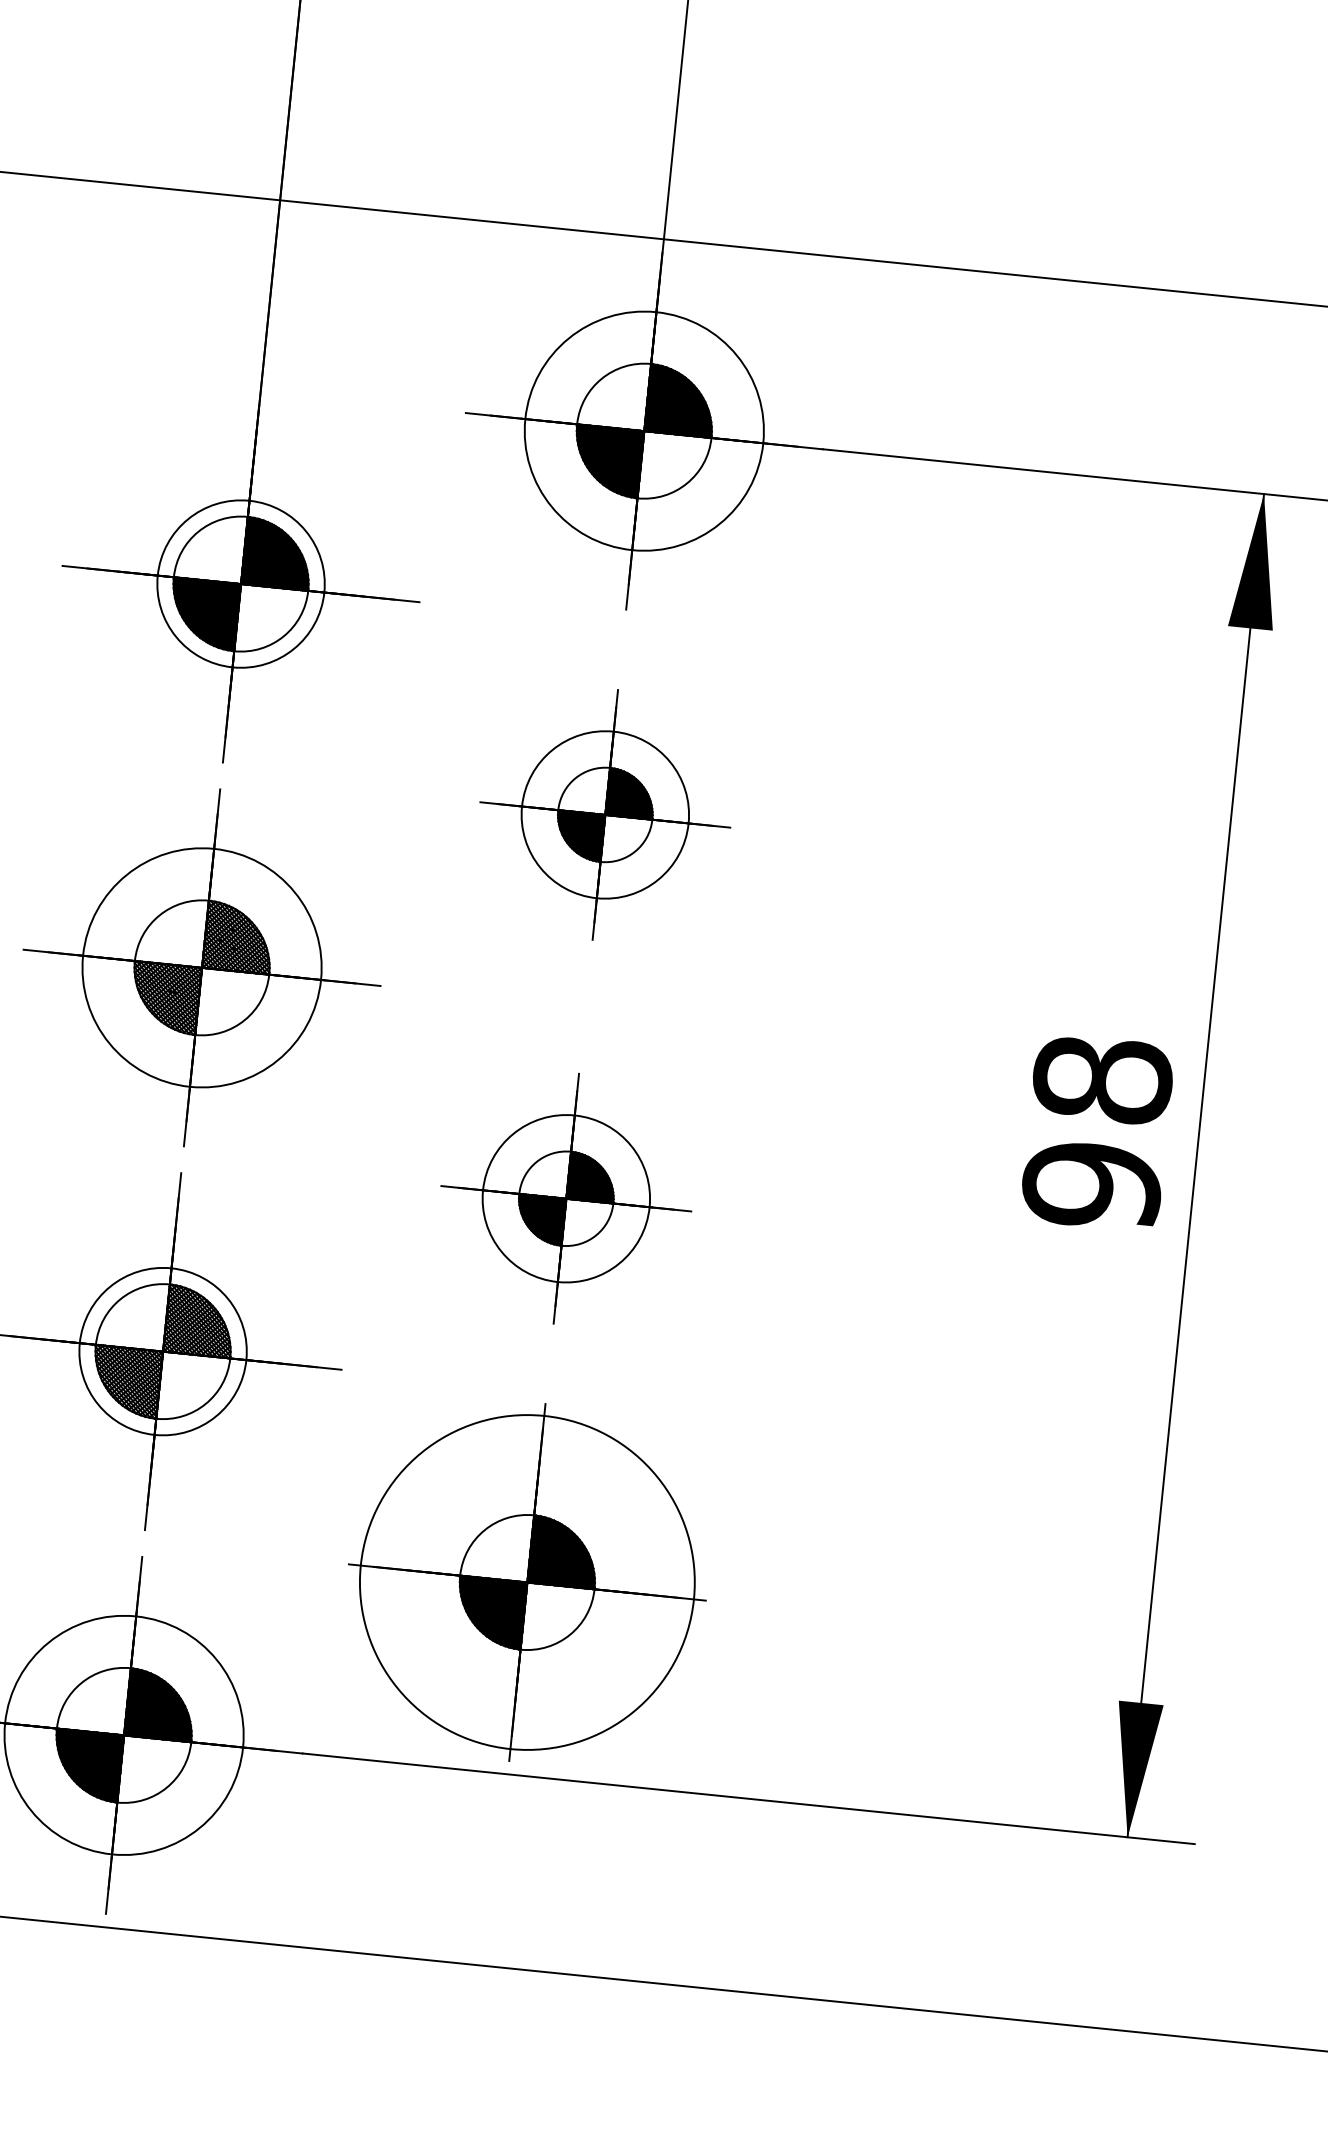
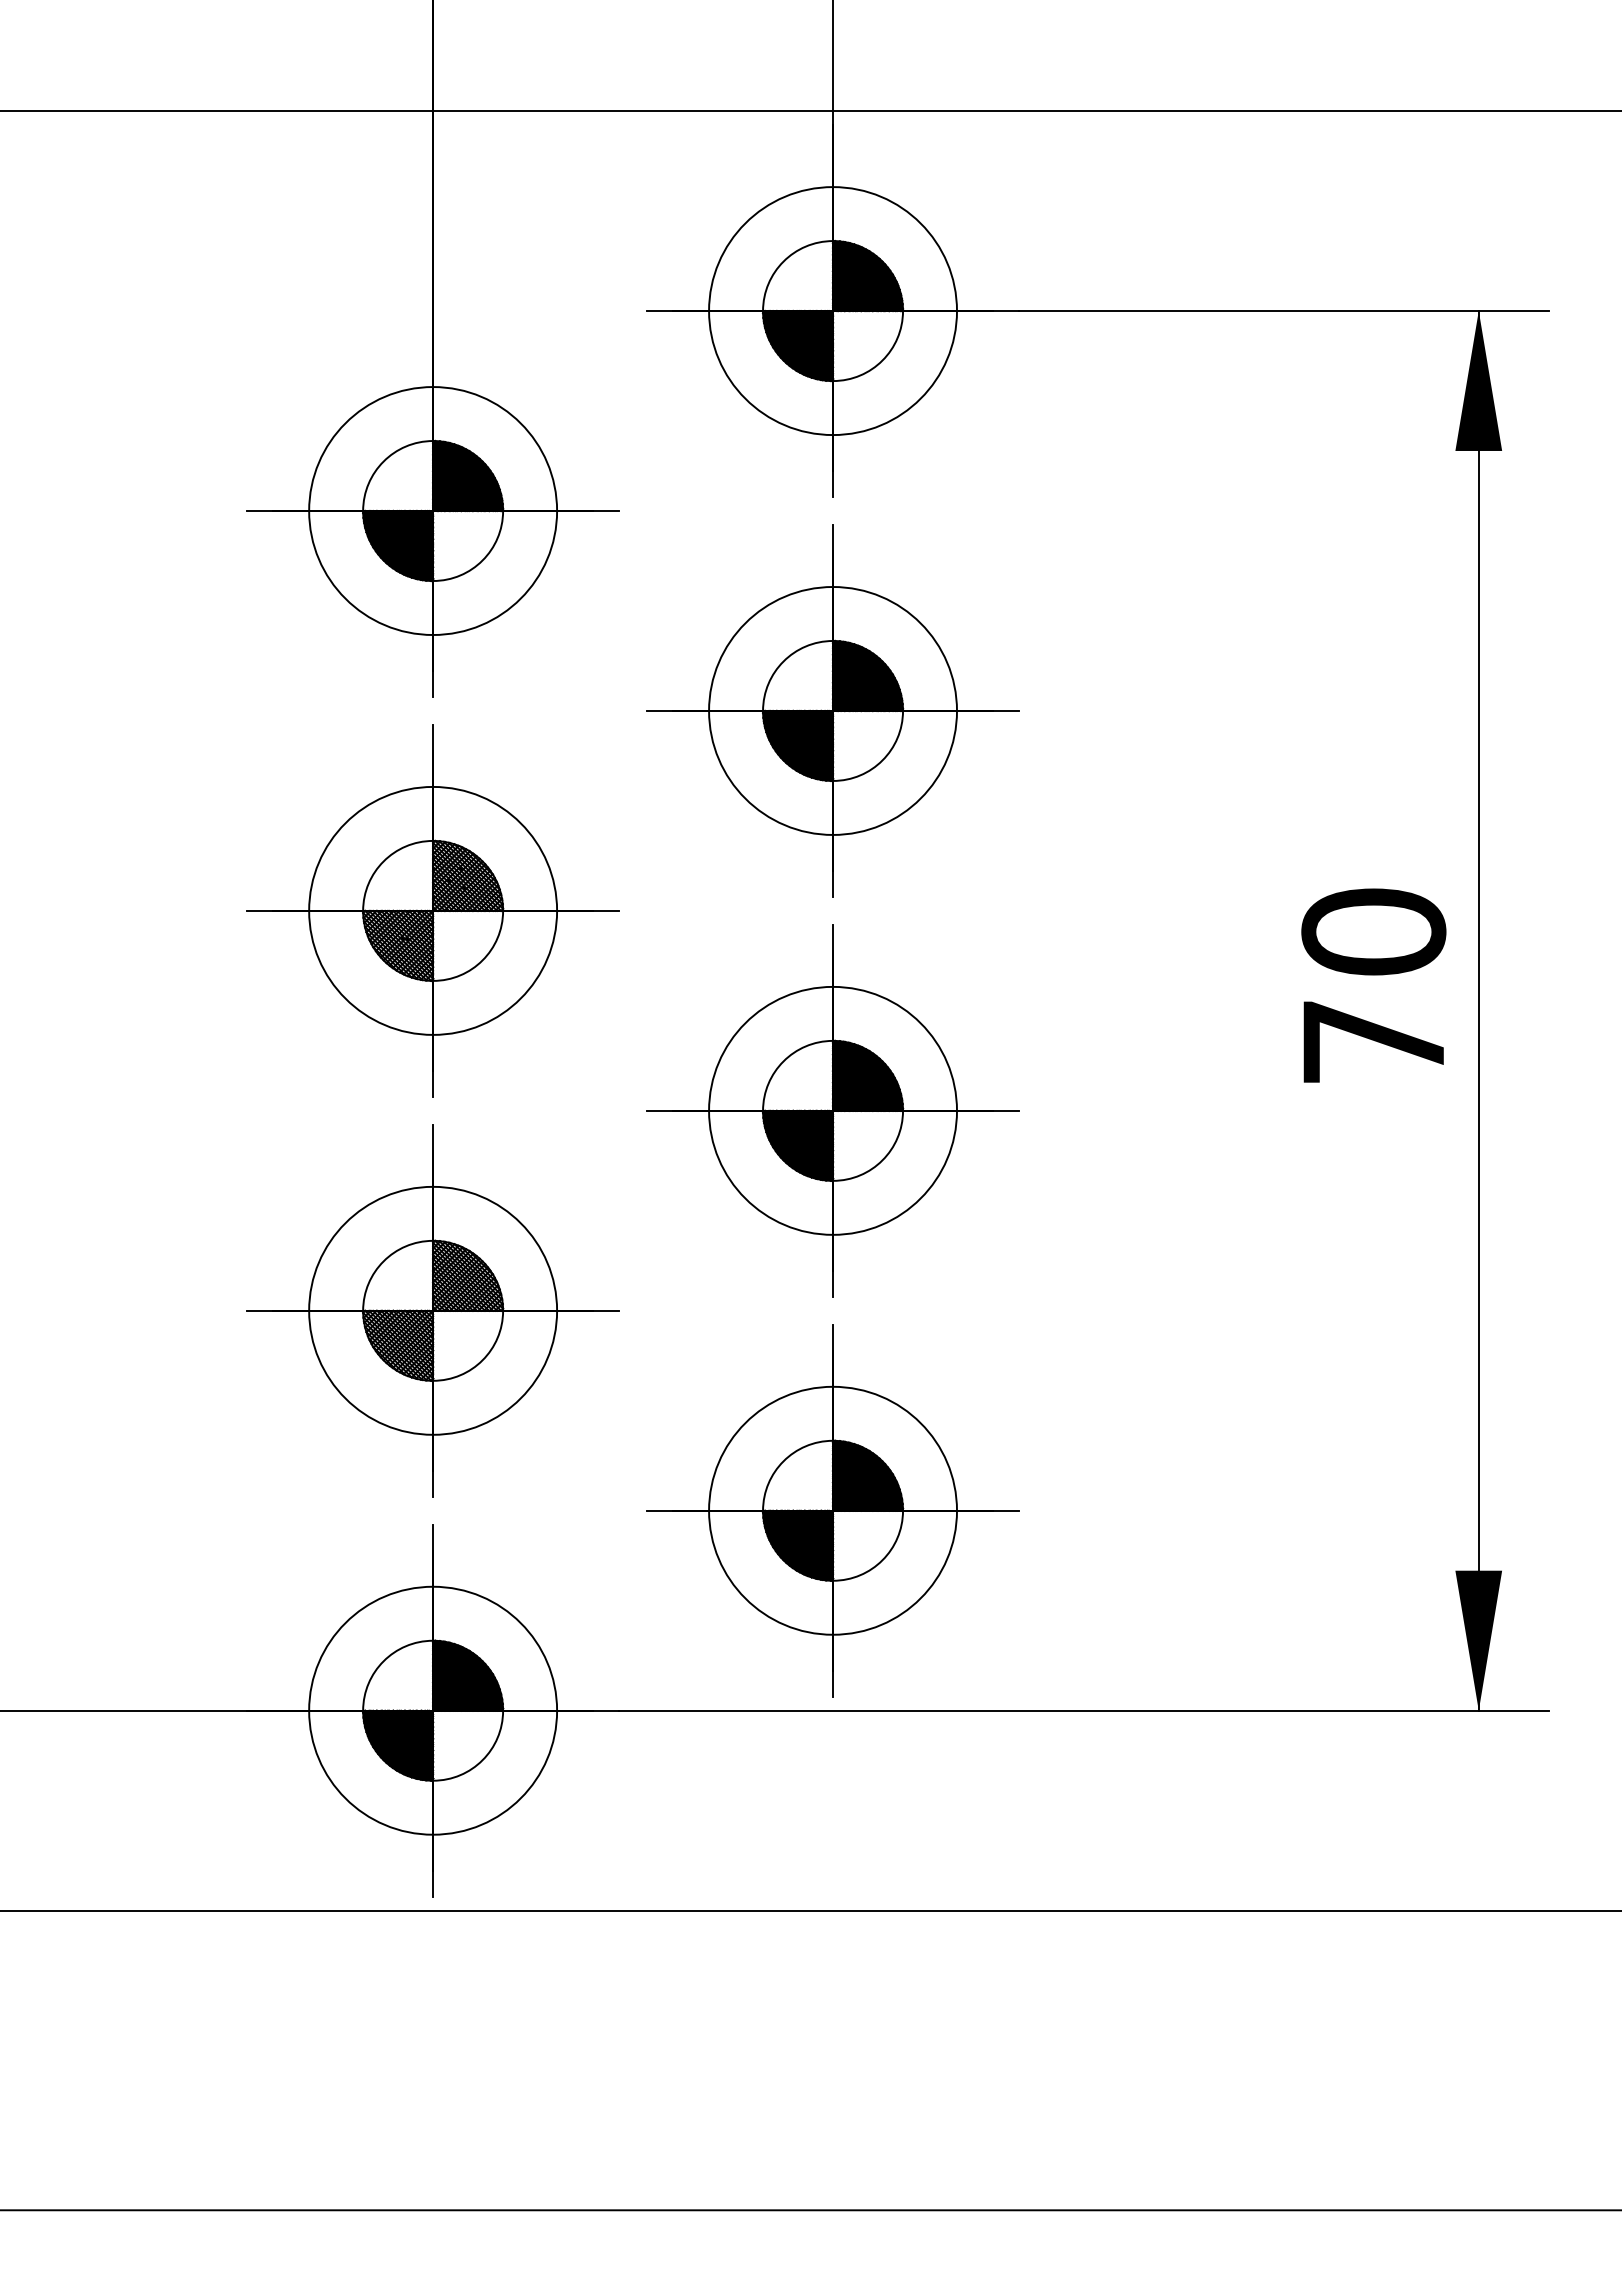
circle: (241, 583) -> (433, 510), size x1.43
part: (604, 814) -> (832, 710), size x1.43
text: (1097, 1132) -> (1373, 986), 98 -> 70
part: (565, 1198) -> (832, 1110), size x1.43
circle: (163, 1351) -> (433, 1310), size x1.43
circle: (527, 1582) -> (833, 1510), size x0.71

